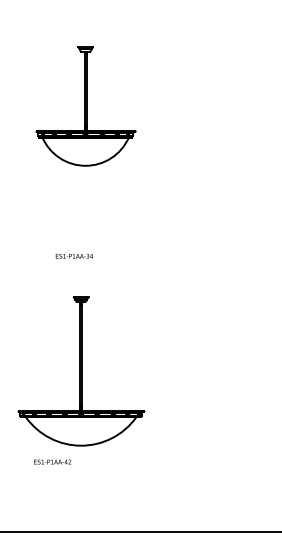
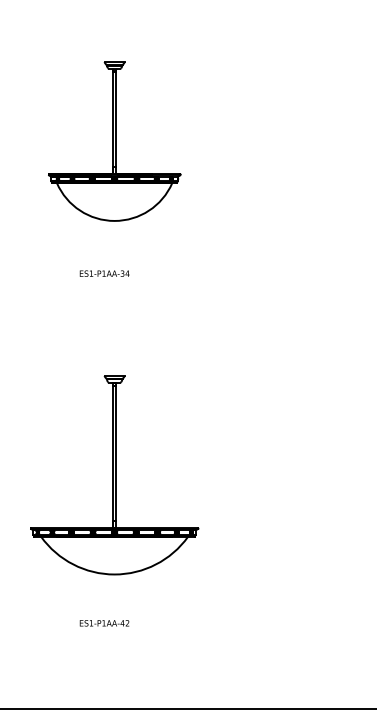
text: (74, 256) -> (104, 273), moved
part: (81, 371) -> (114, 475), moved
text: (52, 462) -> (104, 623), moved

